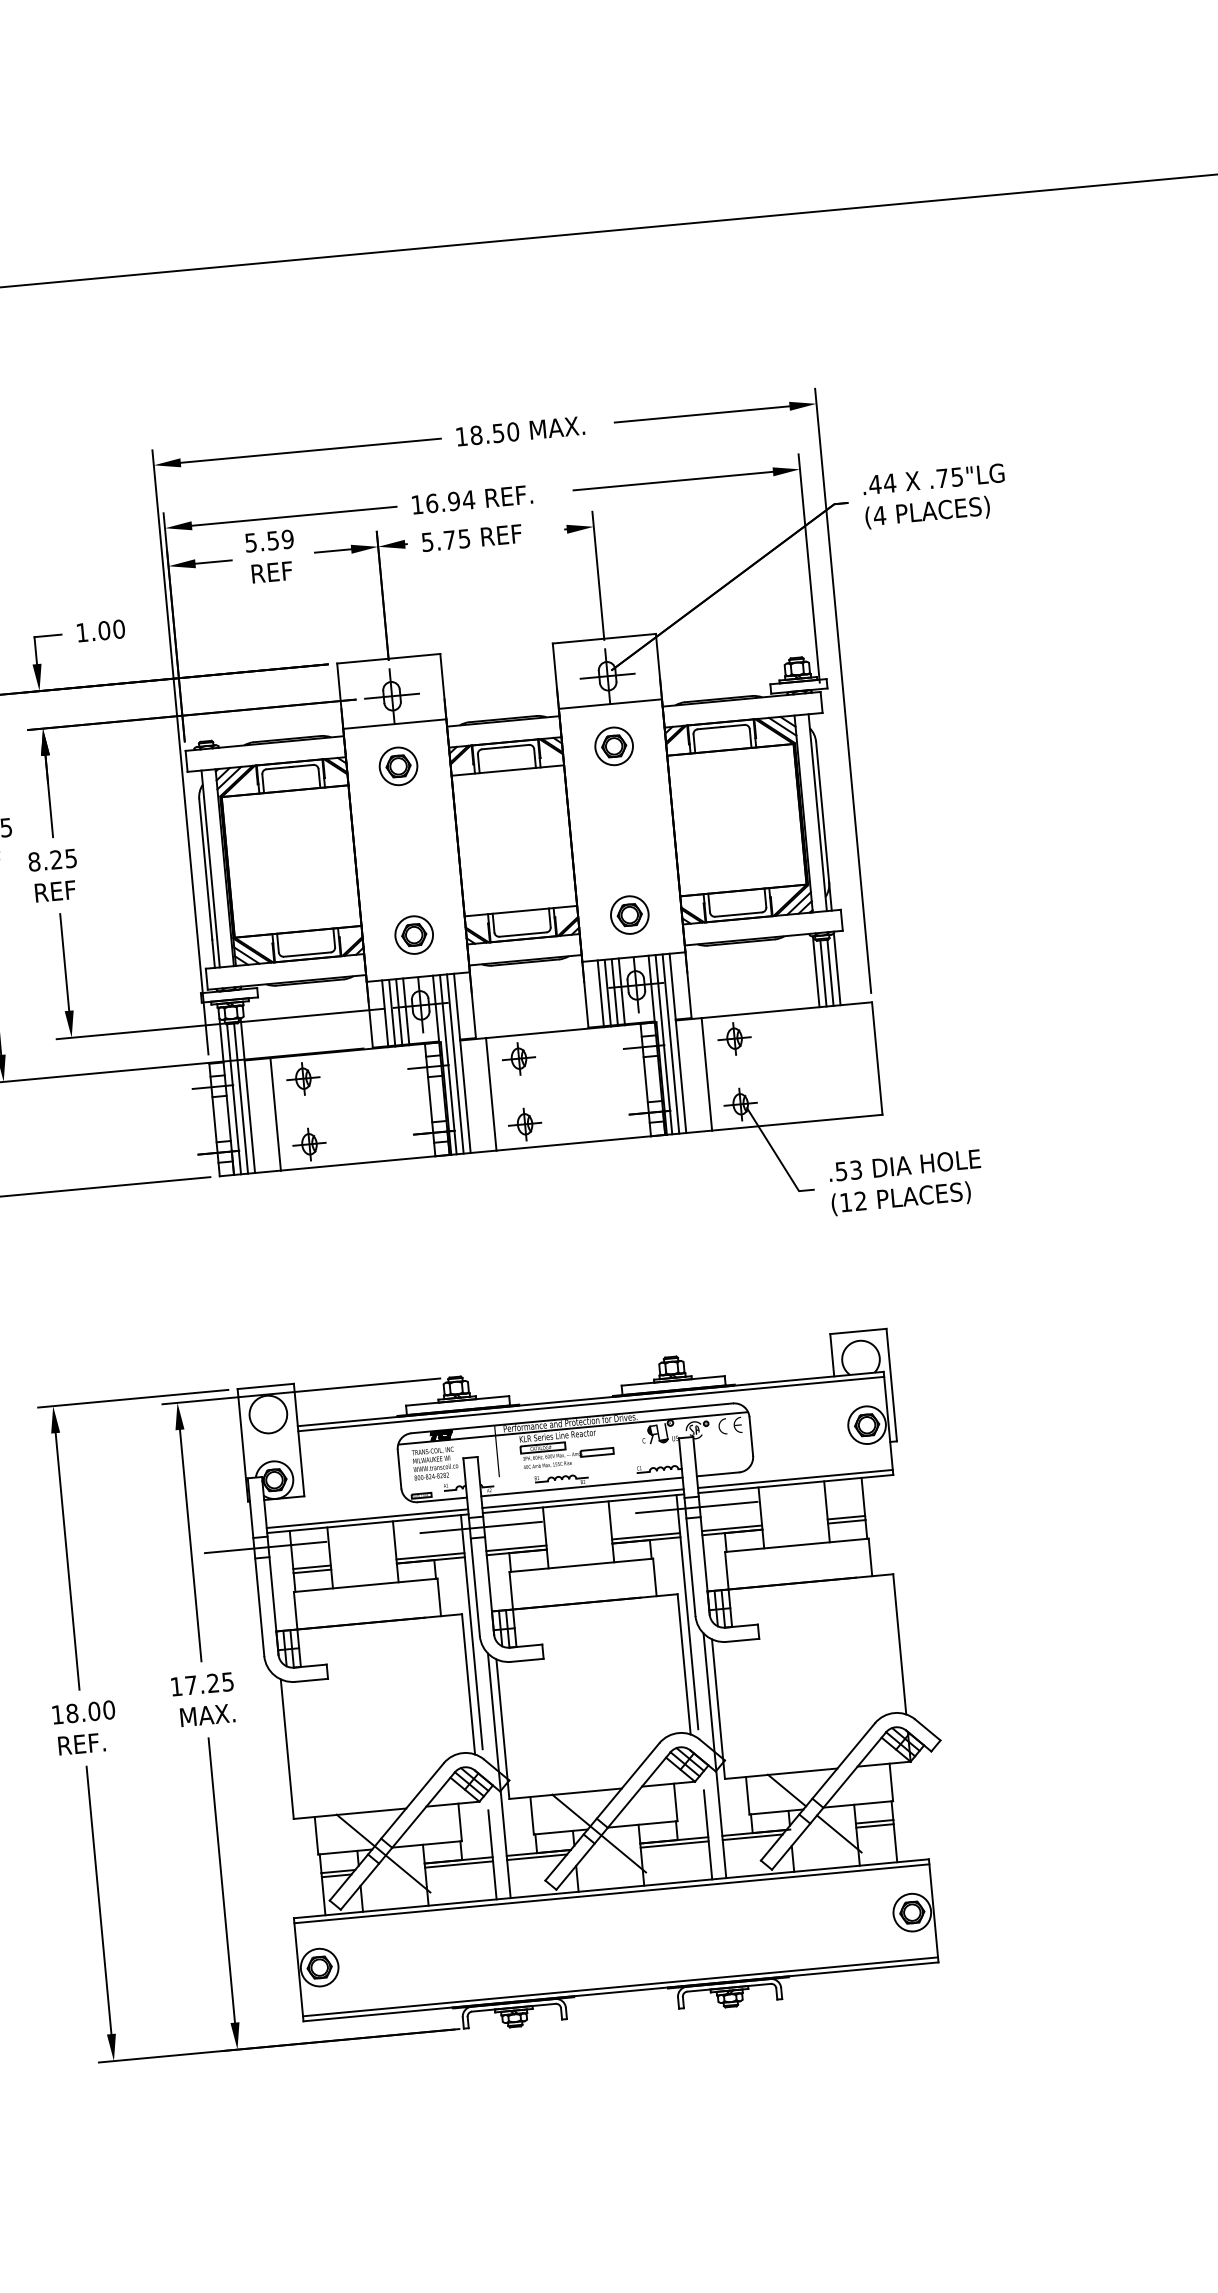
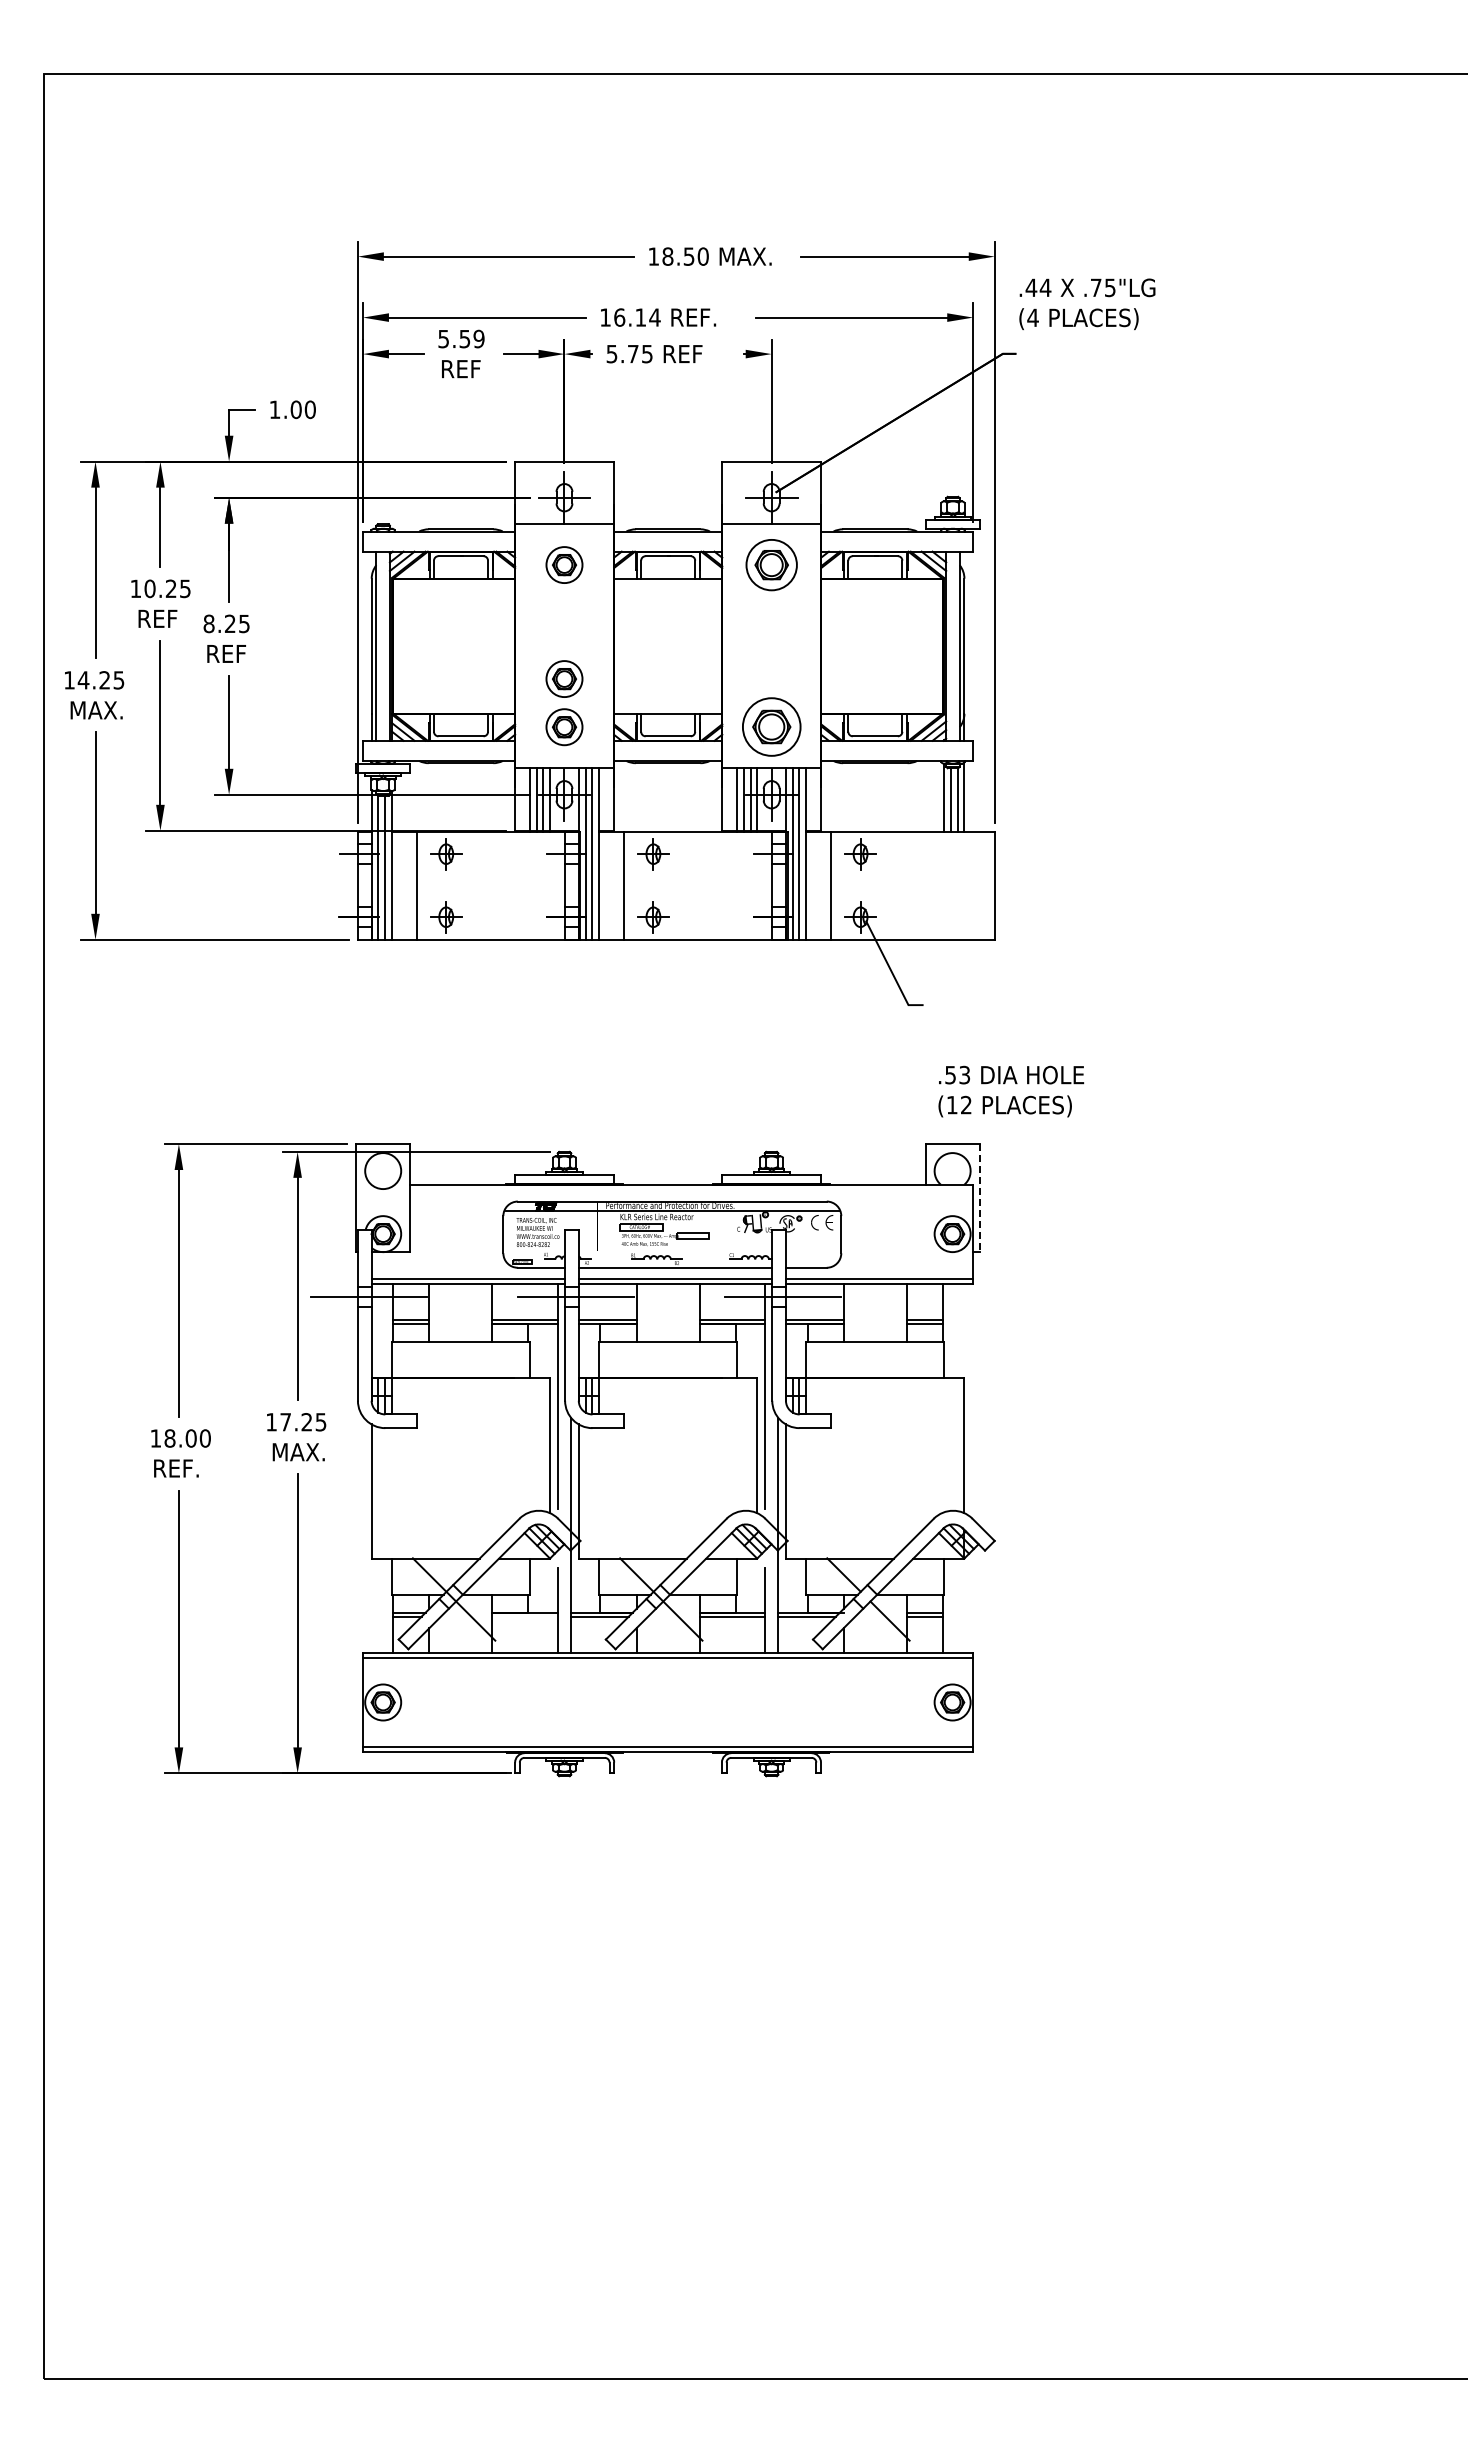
text: (935, 496) -> (1087, 304), moved
text: (453, 501) -> (640, 317), 16.94 -> 16.14
part: (613, 745) -> (771, 564), size x1.4
part: (409, 884) -> (564, 678), added
part: (629, 915) -> (771, 727), size x1.6
text: (906, 1182) -> (1011, 1091), moved
line: (891, 1385) -> (979, 1198), solid -> dashed
line: (591, 1403) -> (691, 1189), removed
line: (458, 1864) -> (524, 1616), removed

